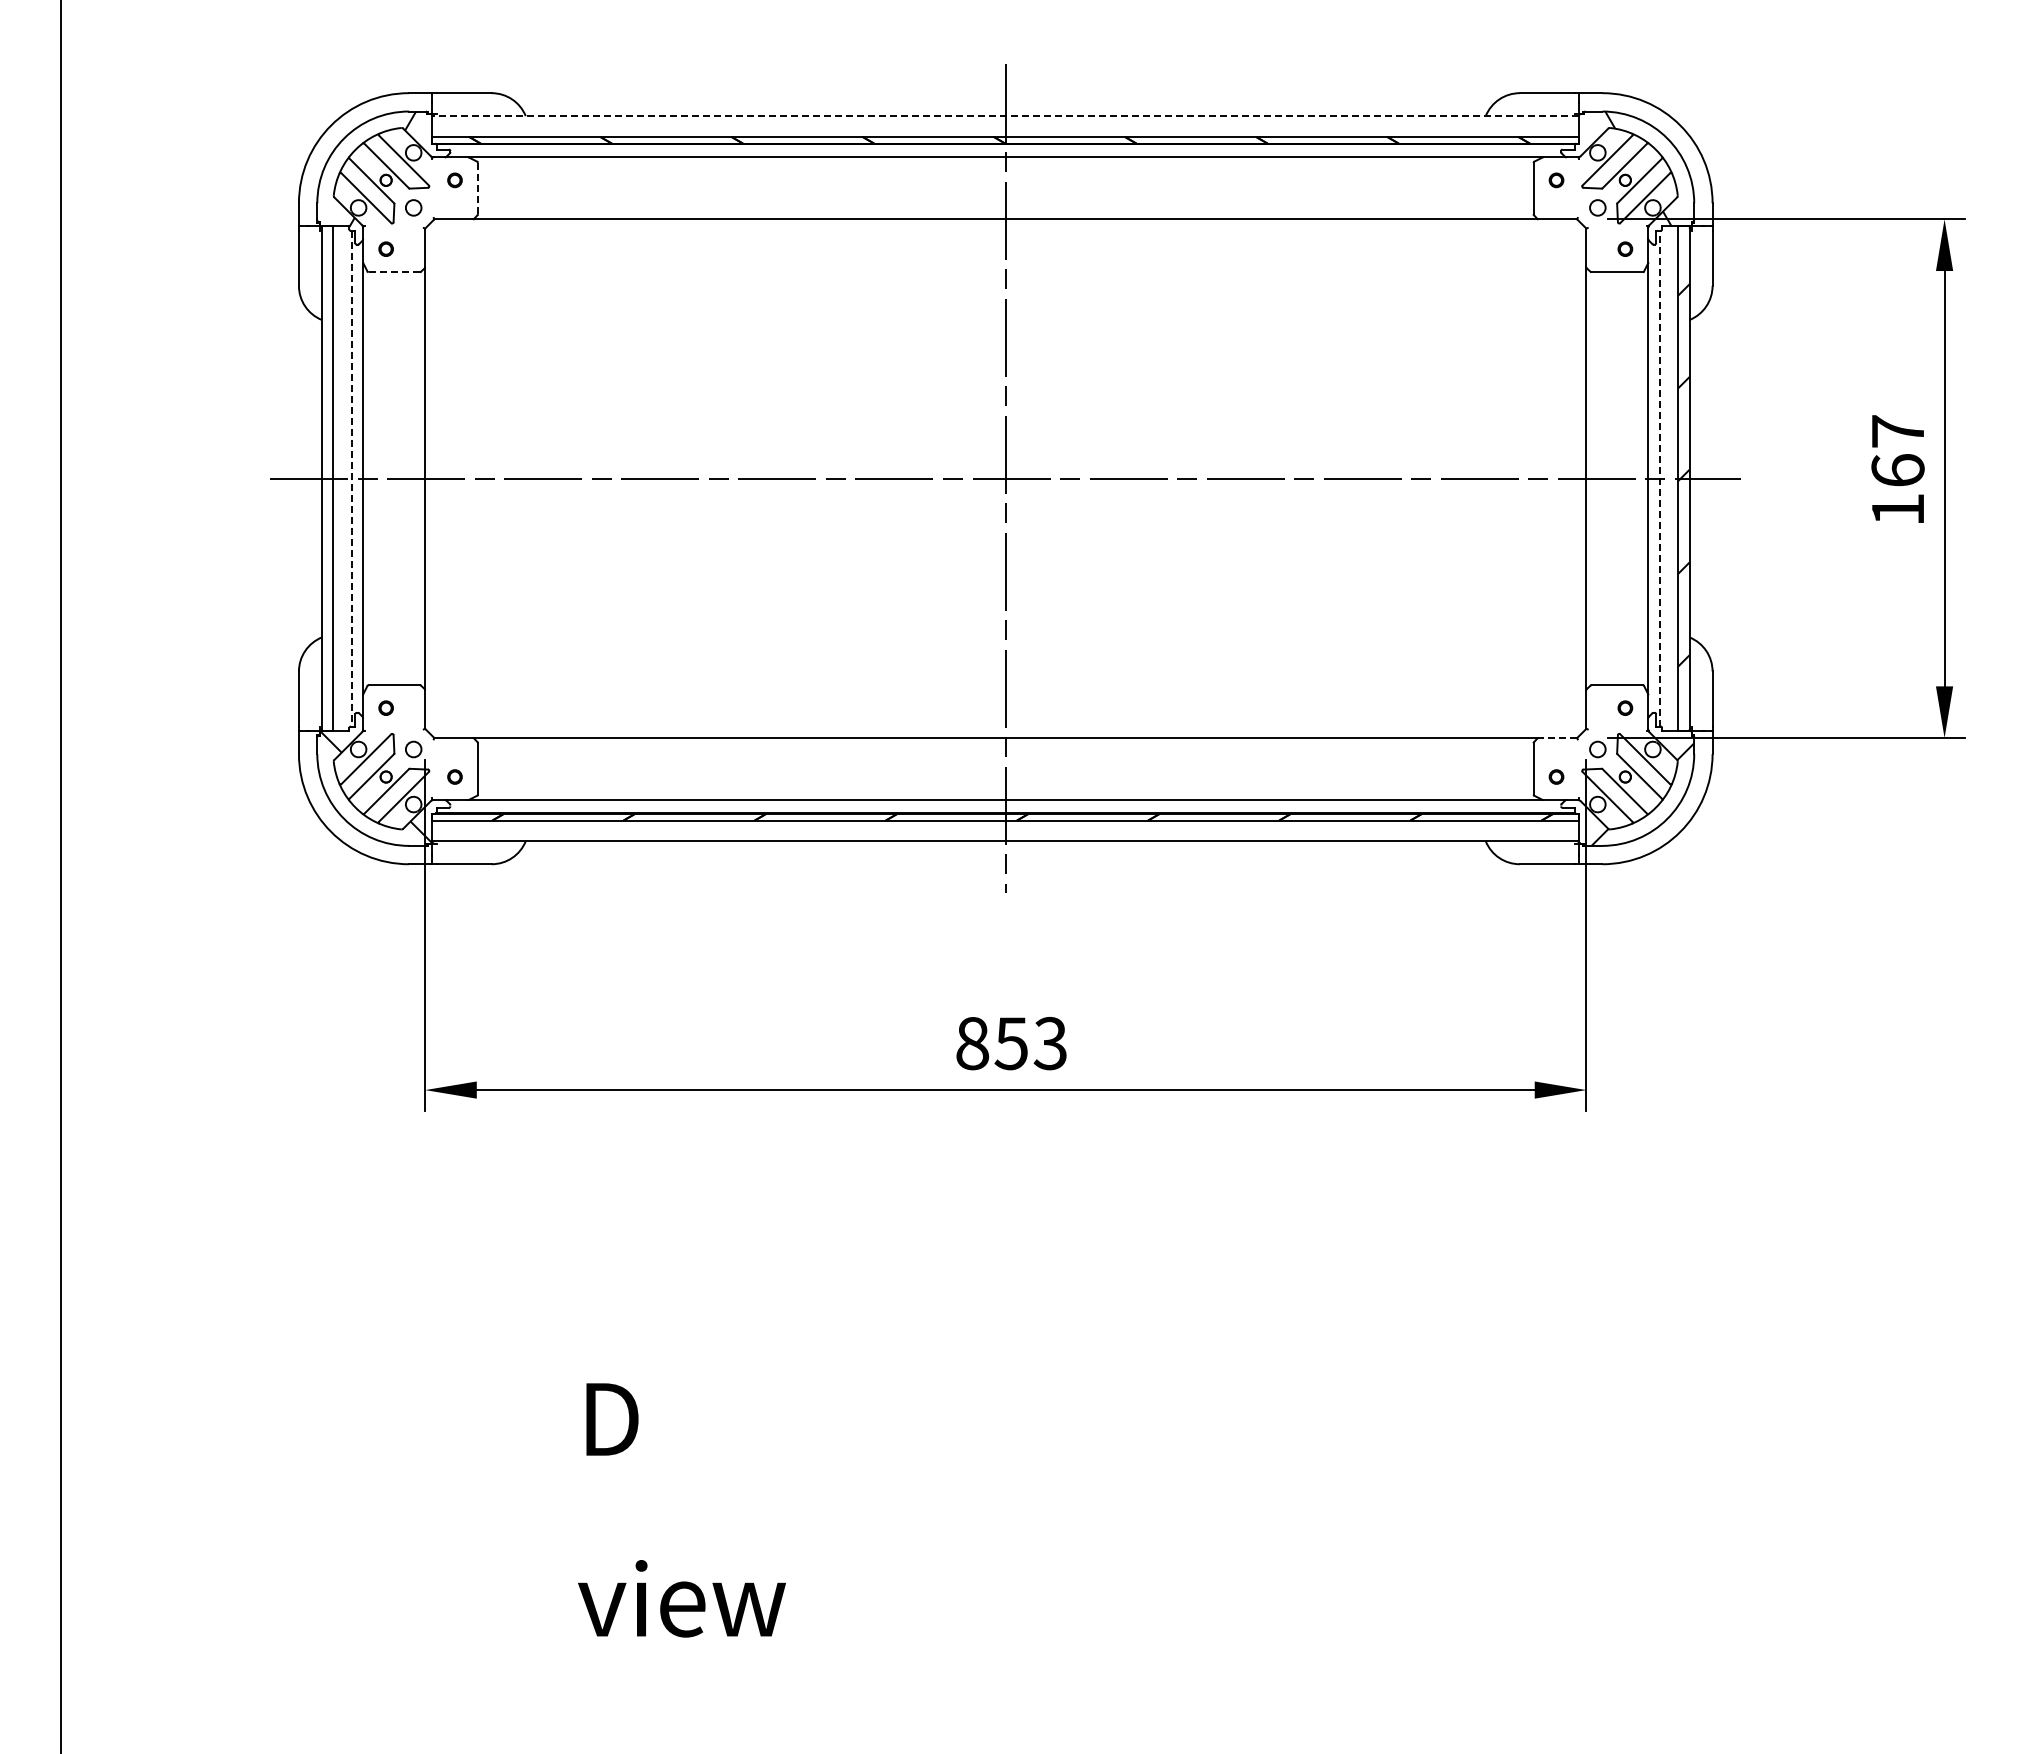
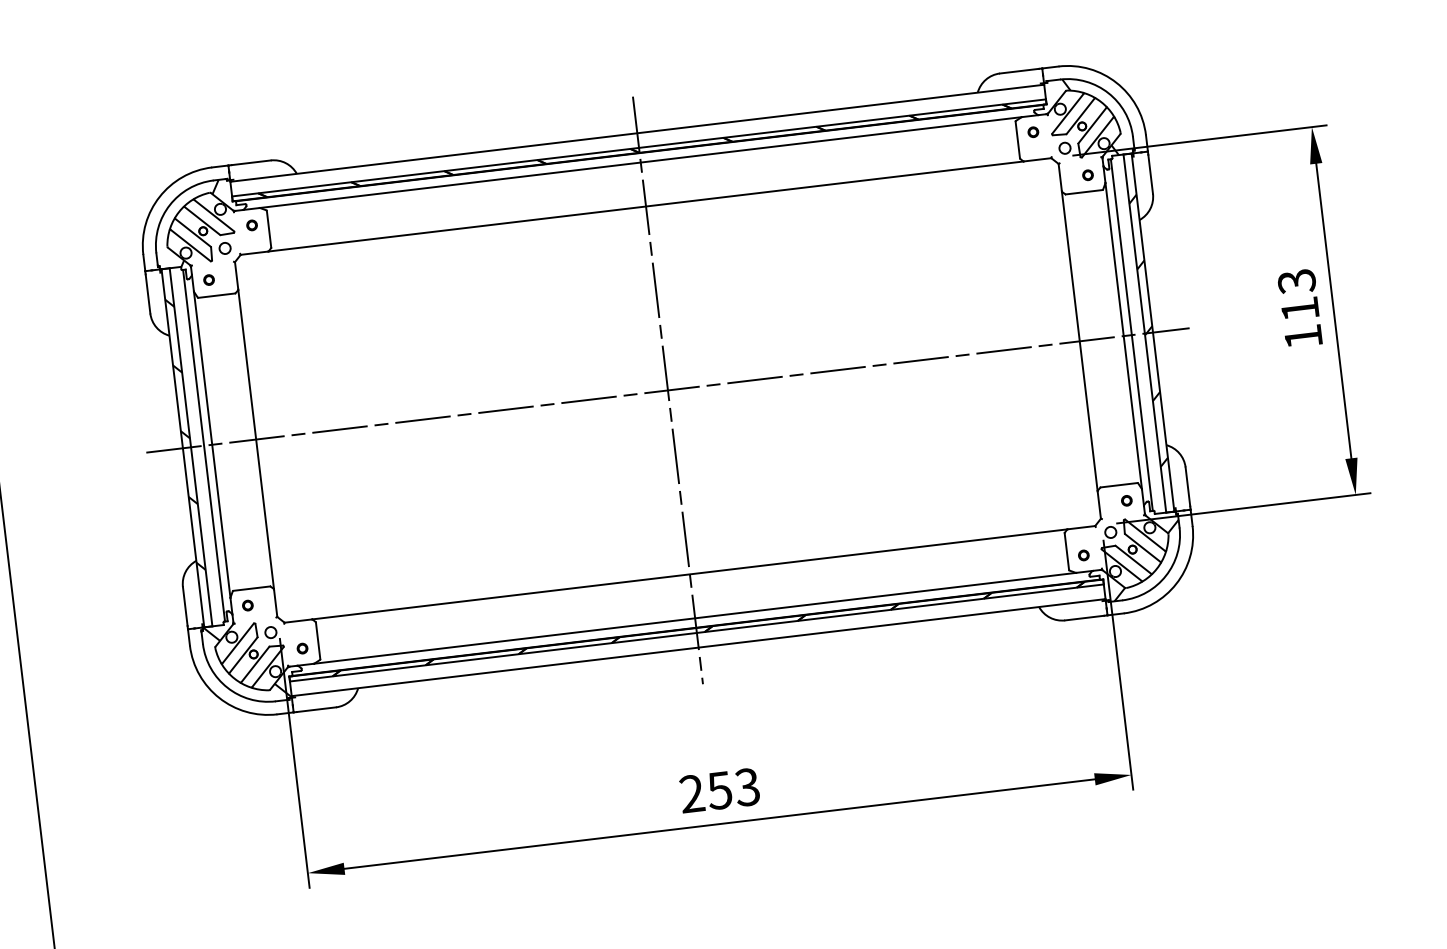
line: (1005, 116) -> (637, 133), dashed -> solid
line: (477, 188) -> (268, 229), dashed -> solid
line: (394, 272) -> (216, 295), dashed -> solid
text: (1897, 450) -> (1298, 295), 167 -> 113
hatch: (327, 460) -> (185, 434), added
line: (351, 478) -> (203, 445), dashed -> solid
line: (1659, 478) -> (1131, 335), dashed -> solid
line: (1557, 738) -> (1081, 528), dashed -> solid
text: (972, 1043) -> (692, 793), 853 -> 253

